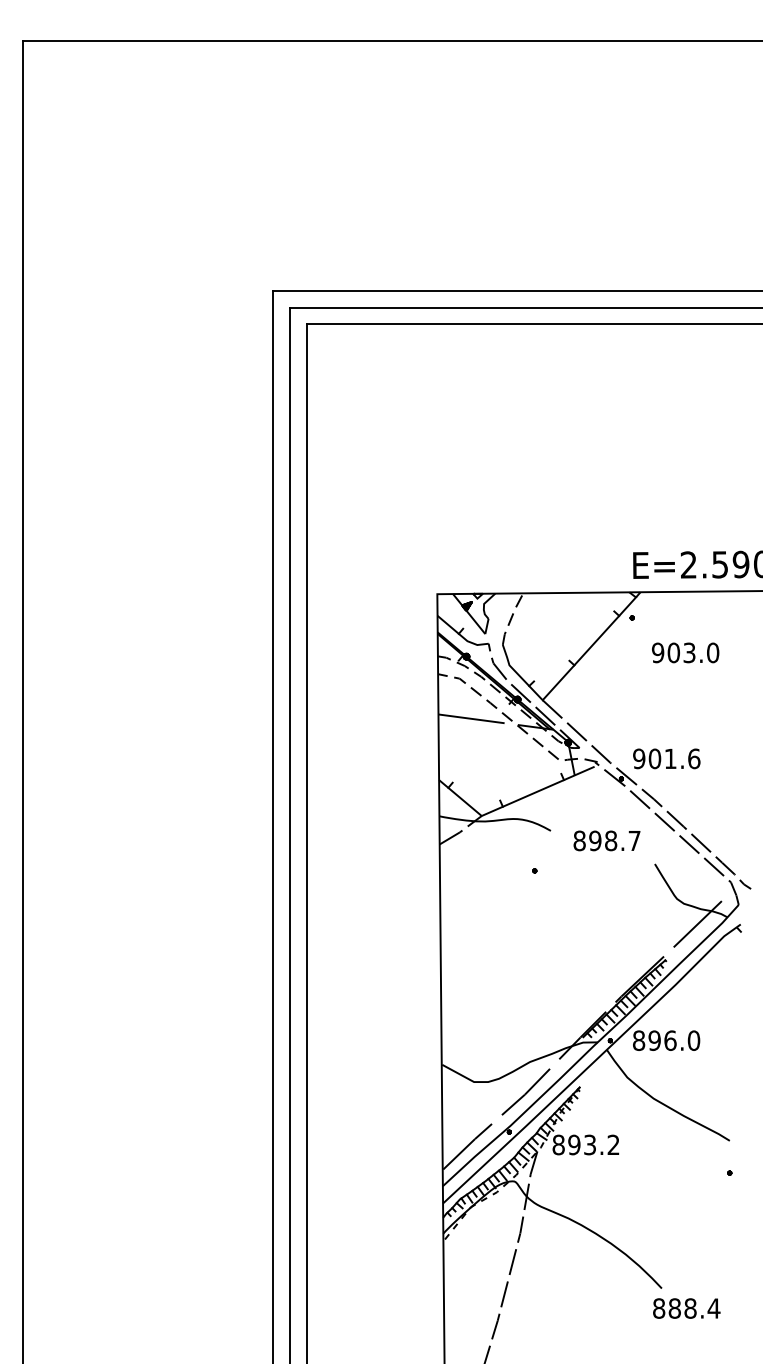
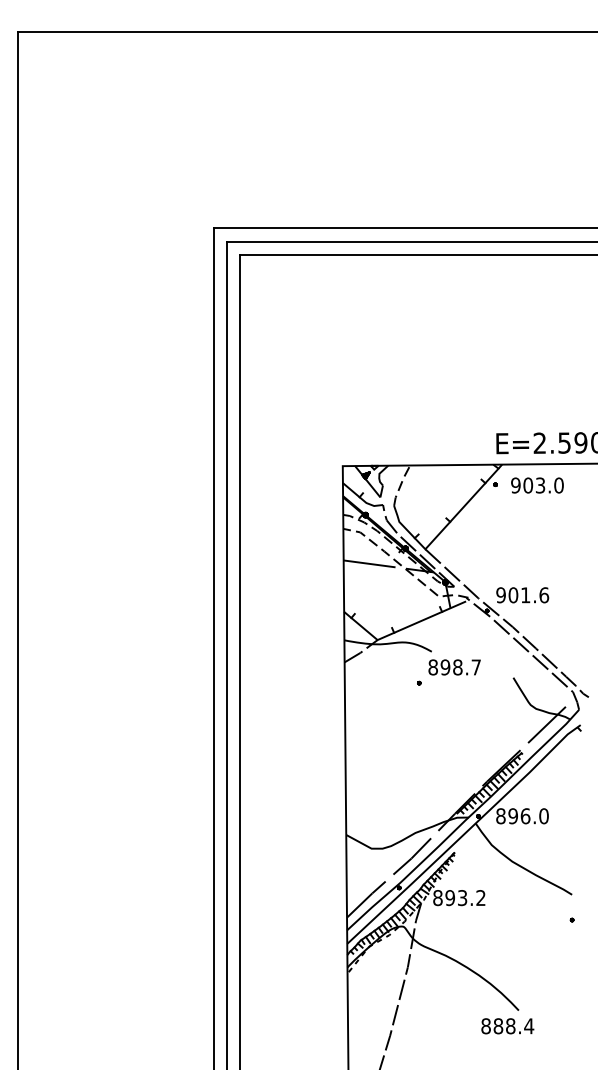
text: (685, 652) -> (537, 485), moved
text: (606, 840) -> (454, 667), moved
text: (686, 1308) -> (507, 1026), moved

